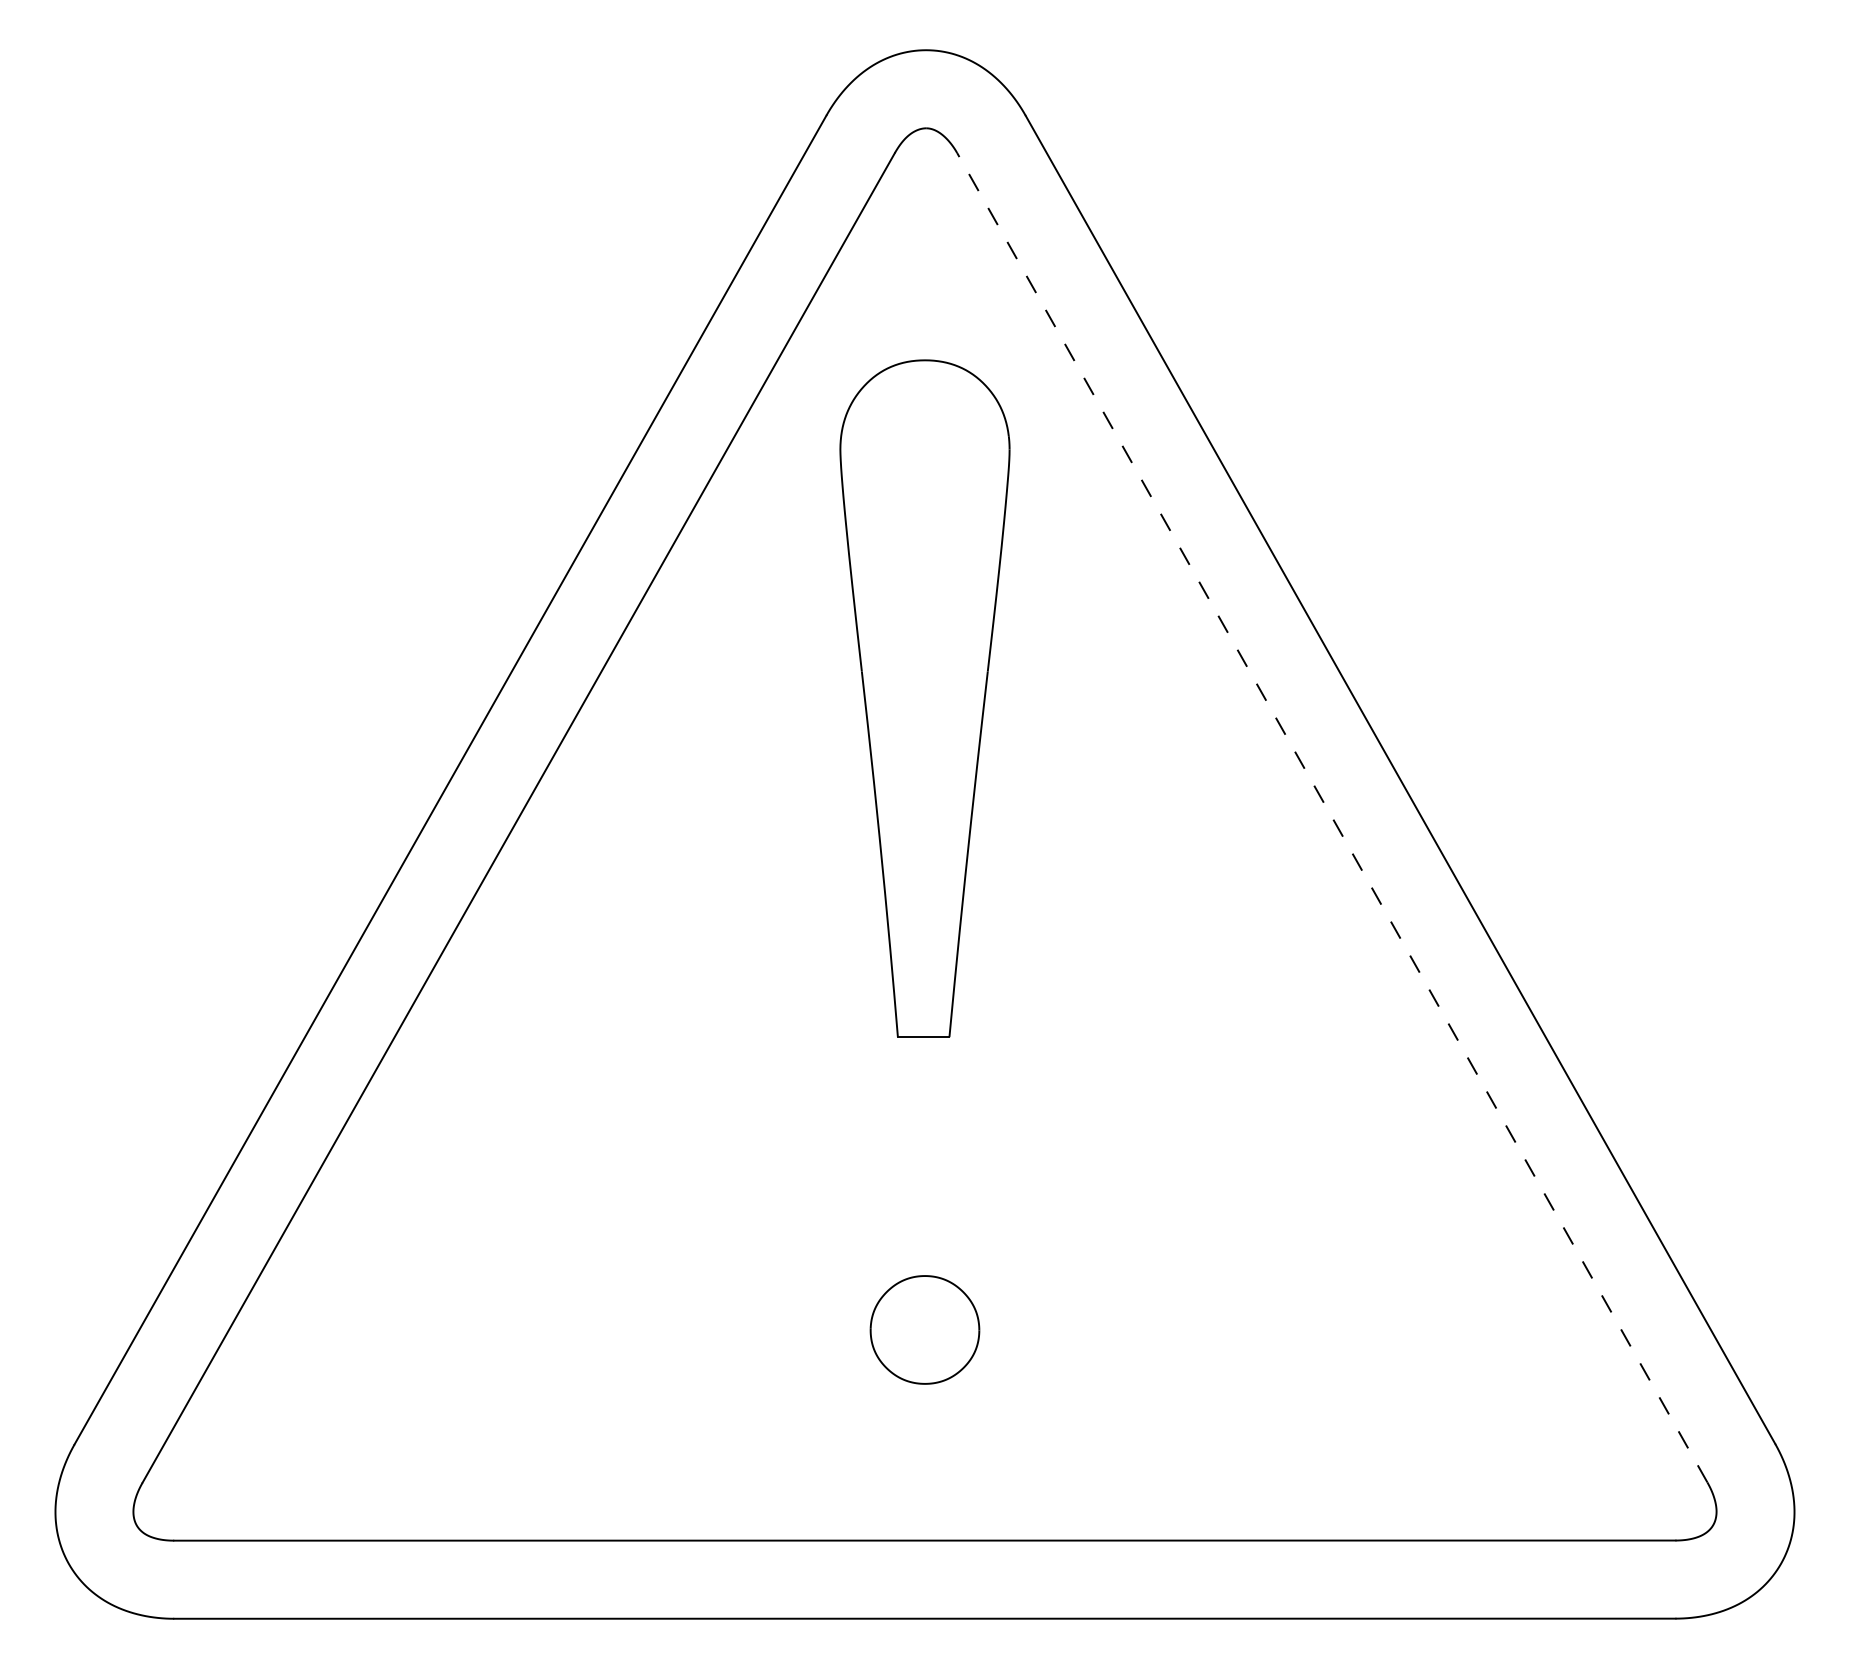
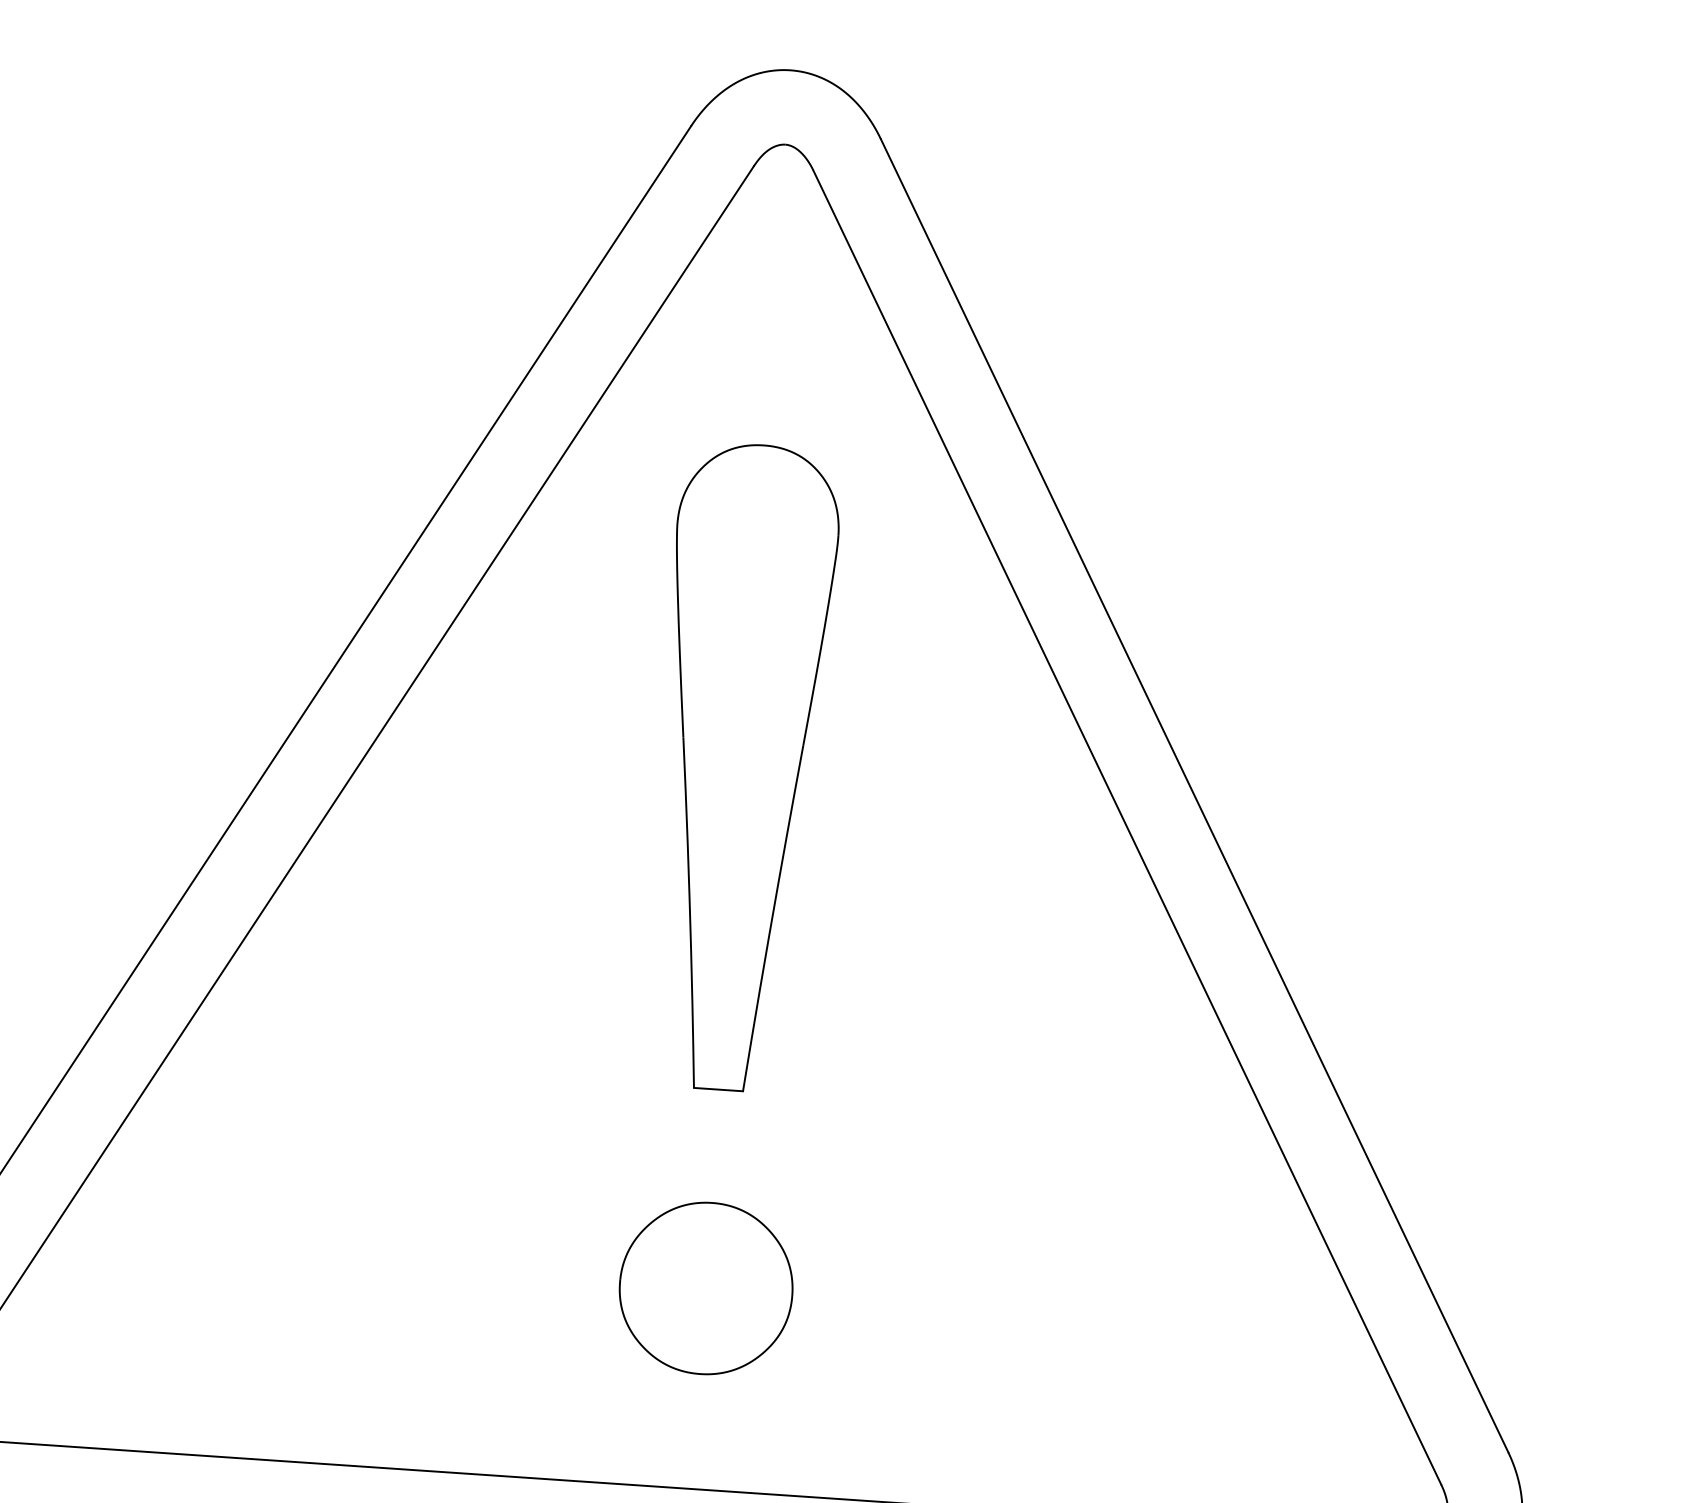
part: (924, 698) -> (741, 767), moved
line: (1332, 817) -> (1127, 827), dashed -> solid
part: (924, 1329) -> (705, 1288), size x1.67

